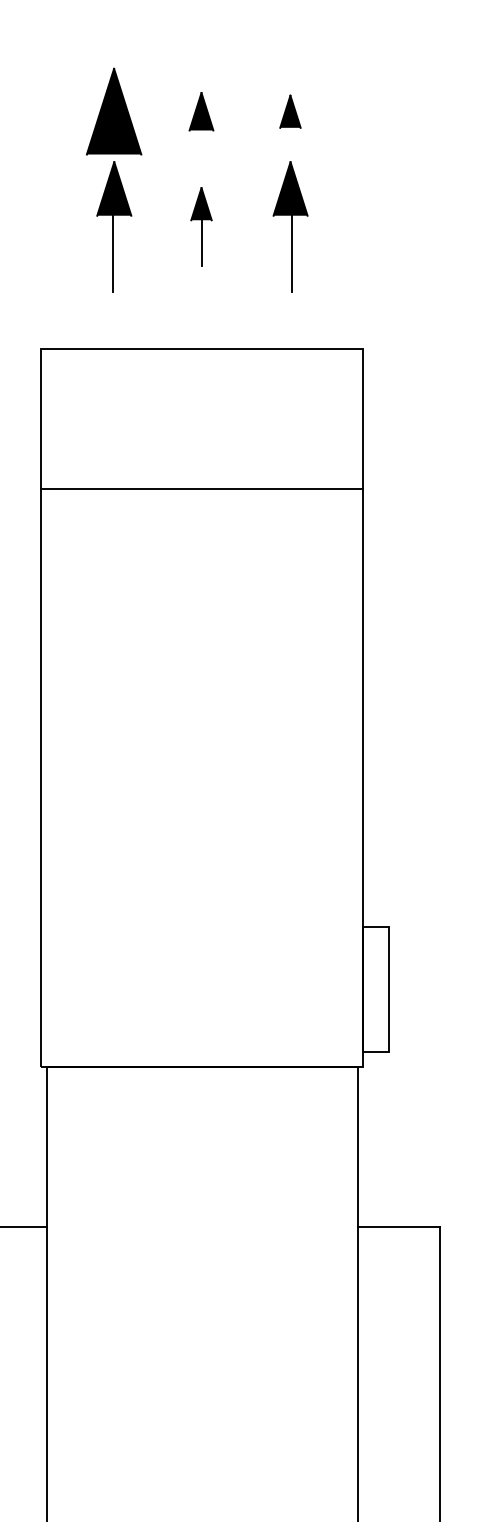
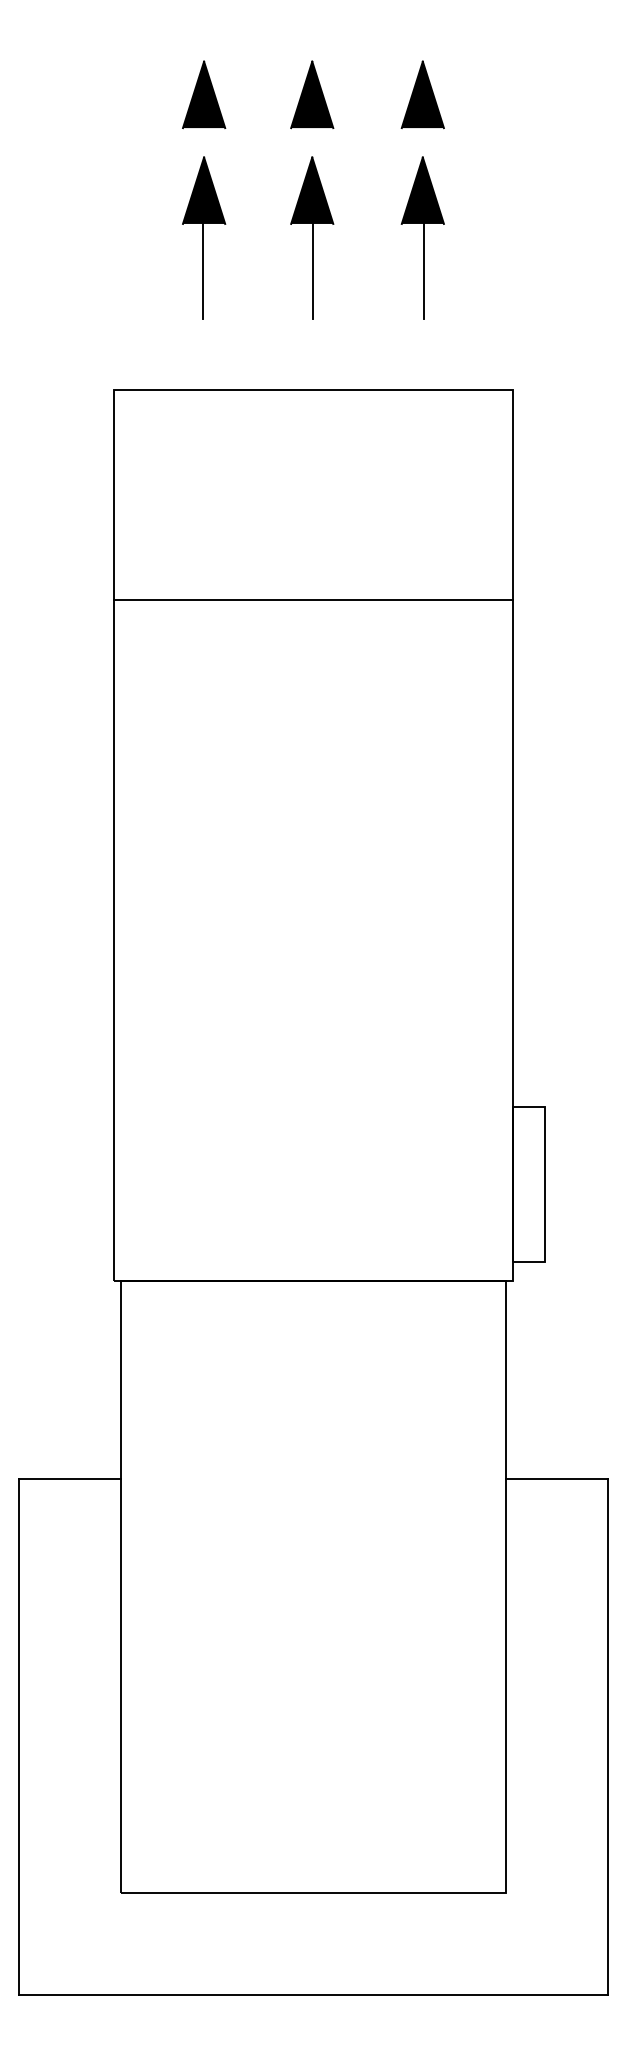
part: (114, 111) -> (204, 94), size x0.62
part: (201, 111) -> (312, 94), size x1.43
part: (290, 111) -> (422, 94), size x1.67
part: (201, 226) -> (312, 237), size x1.67
line: (202, 489) -> (313, 600), moved

